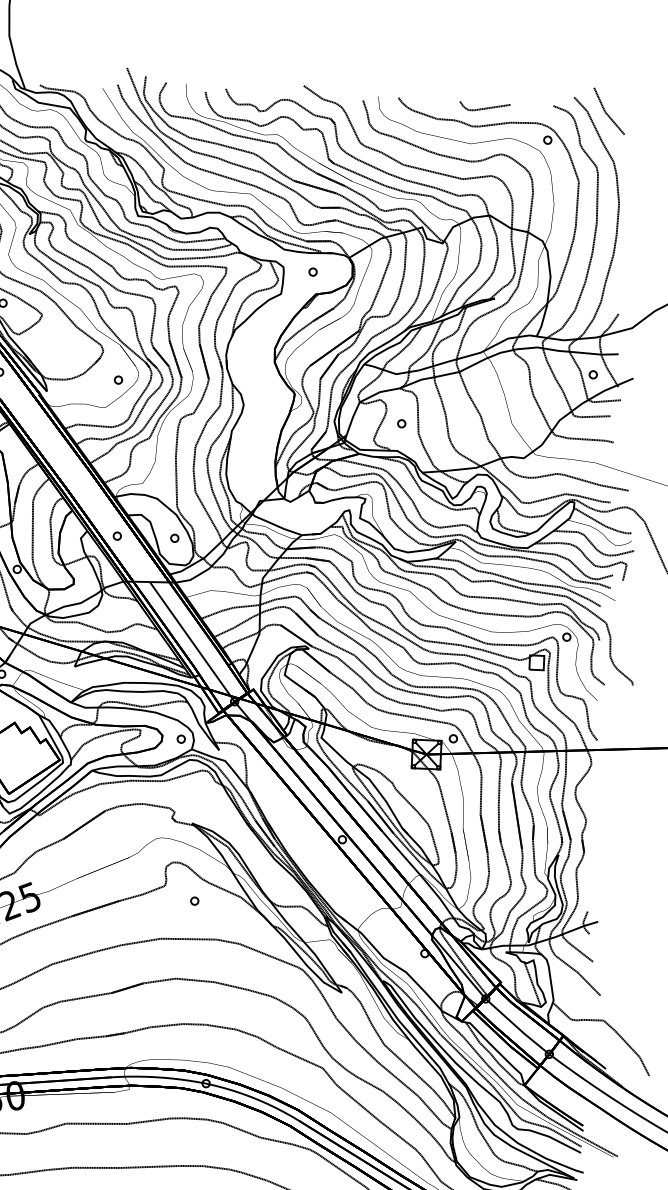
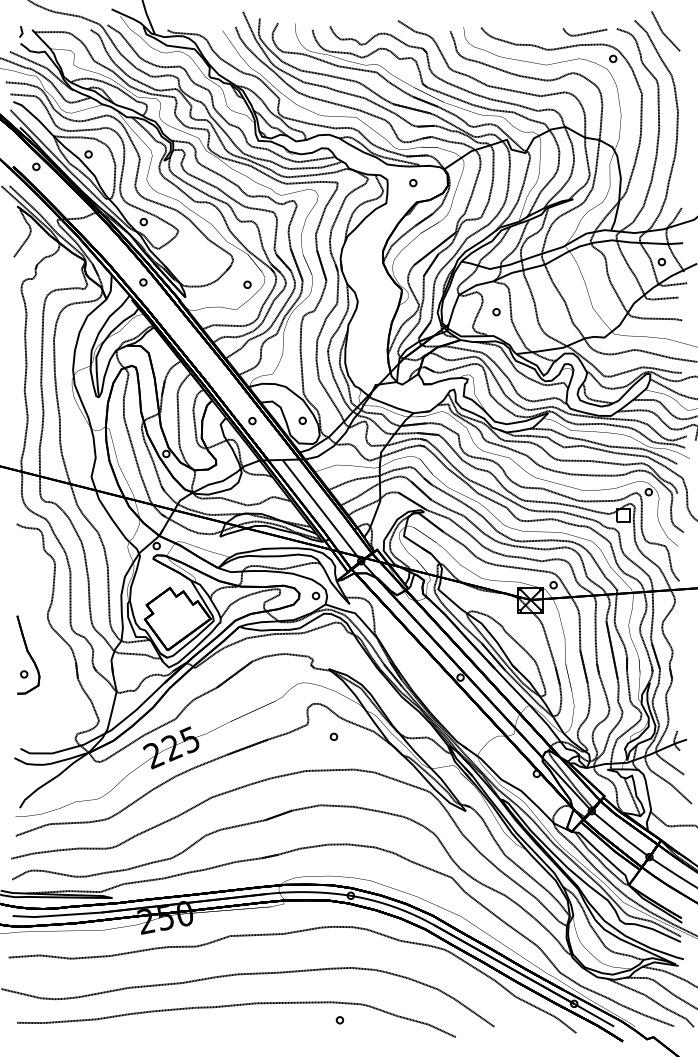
line: (485, 107) -> (585, 32), moved

